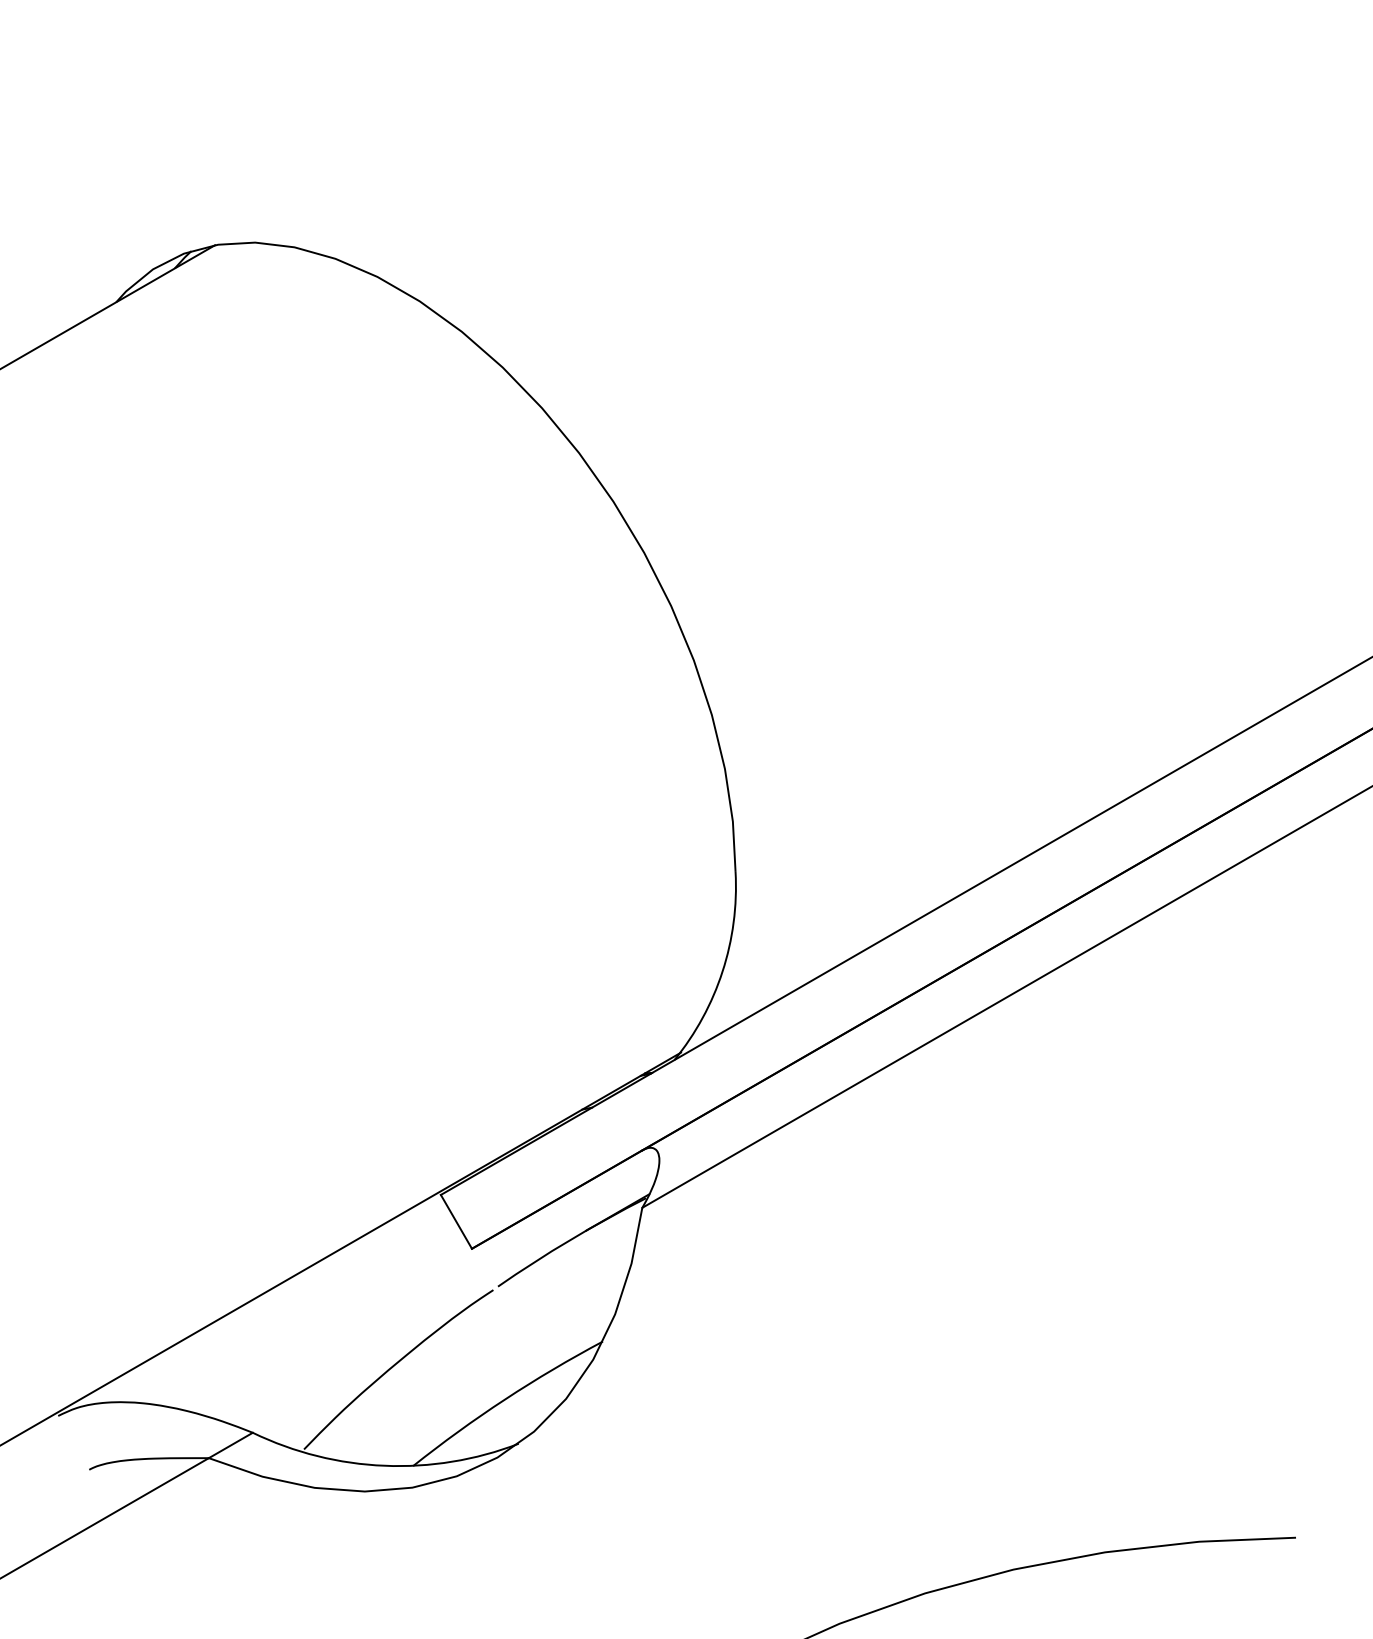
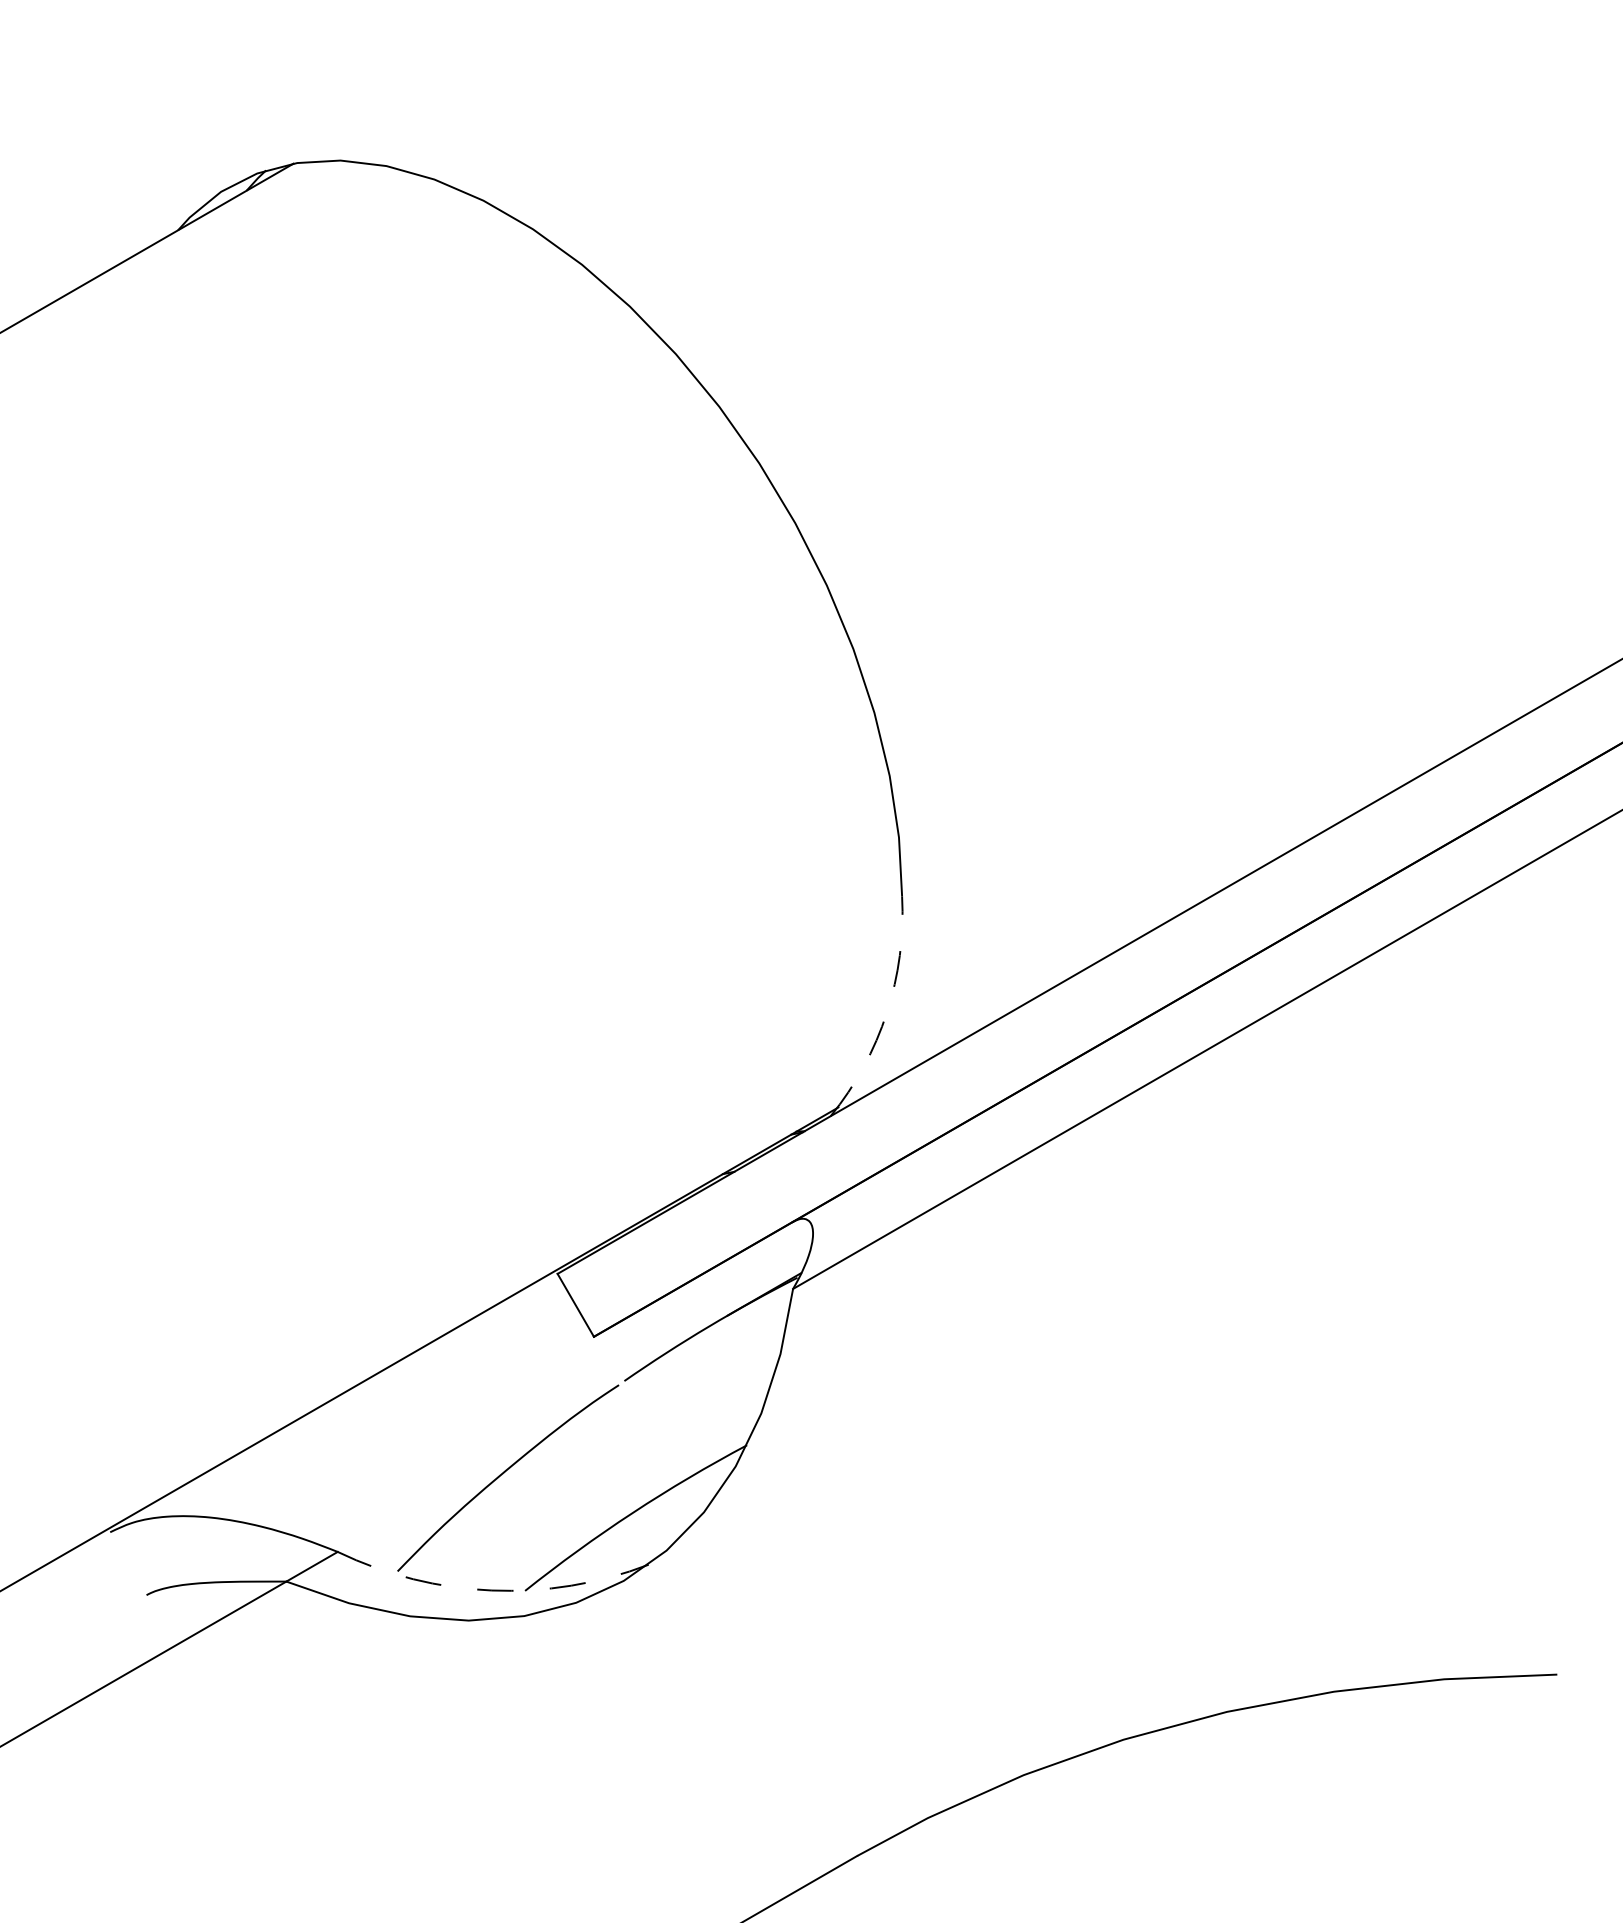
arc: (722, 971) -> (886, 1012), solid -> dashed
arc: (384, 1465) -> (491, 1590), solid -> dashed

